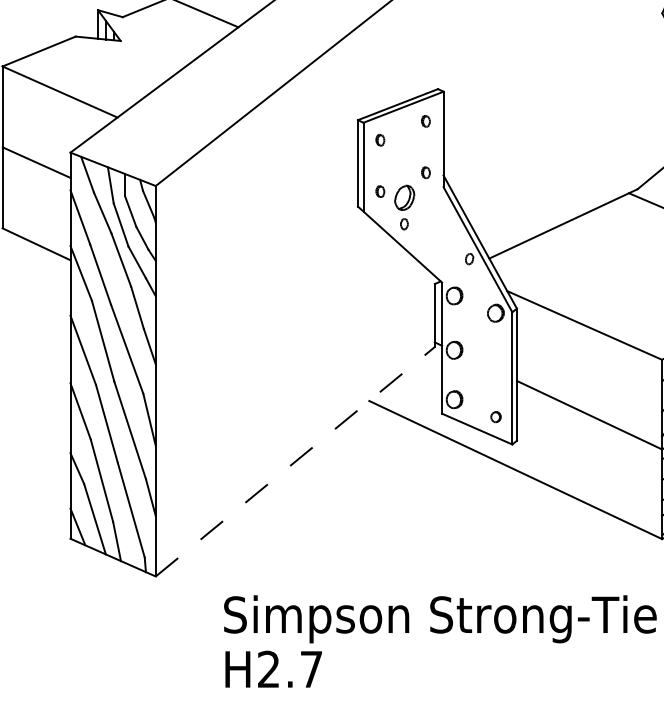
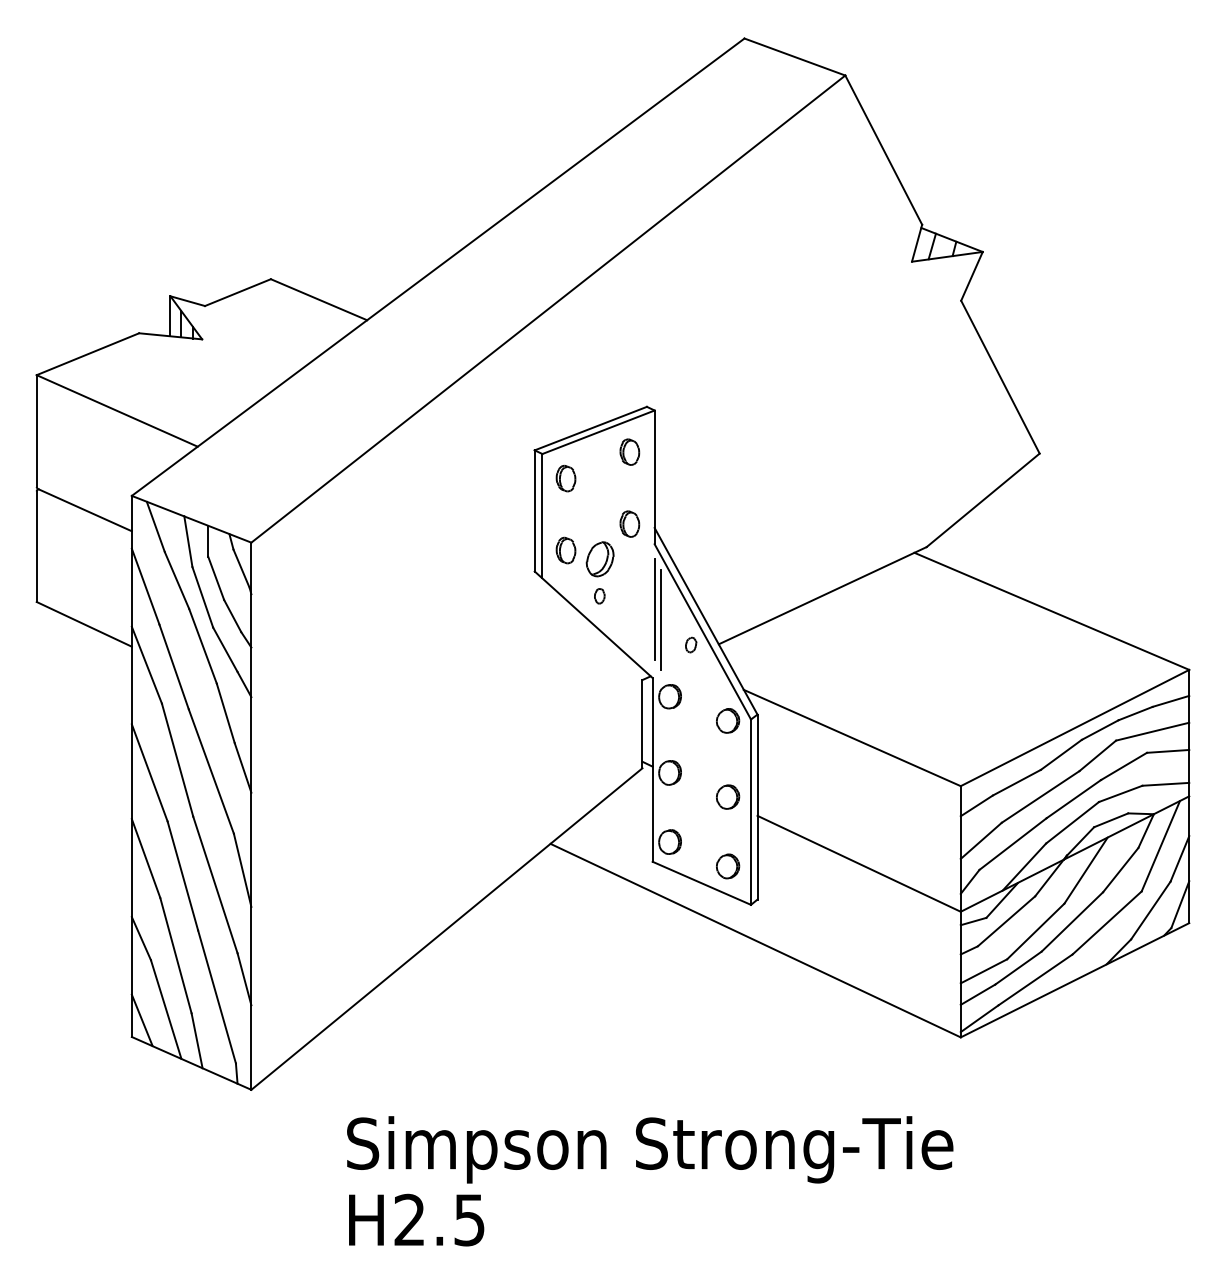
part: (425, 120) -> (629, 451), size x1.67
part: (379, 140) -> (565, 478), size x1.67
part: (425, 172) -> (629, 523), size x1.67
part: (379, 191) -> (565, 550), size x1.67
line: (443, 233) -> (654, 609), added
line: (448, 240) -> (661, 619), added
part: (496, 367) -> (728, 796), added
part: (496, 417) -> (728, 866), size x1.67
line: (295, 461) -> (447, 928), dashed -> solid
text: (311, 669) -> (469, 1220), H2.7 -> H2.5

